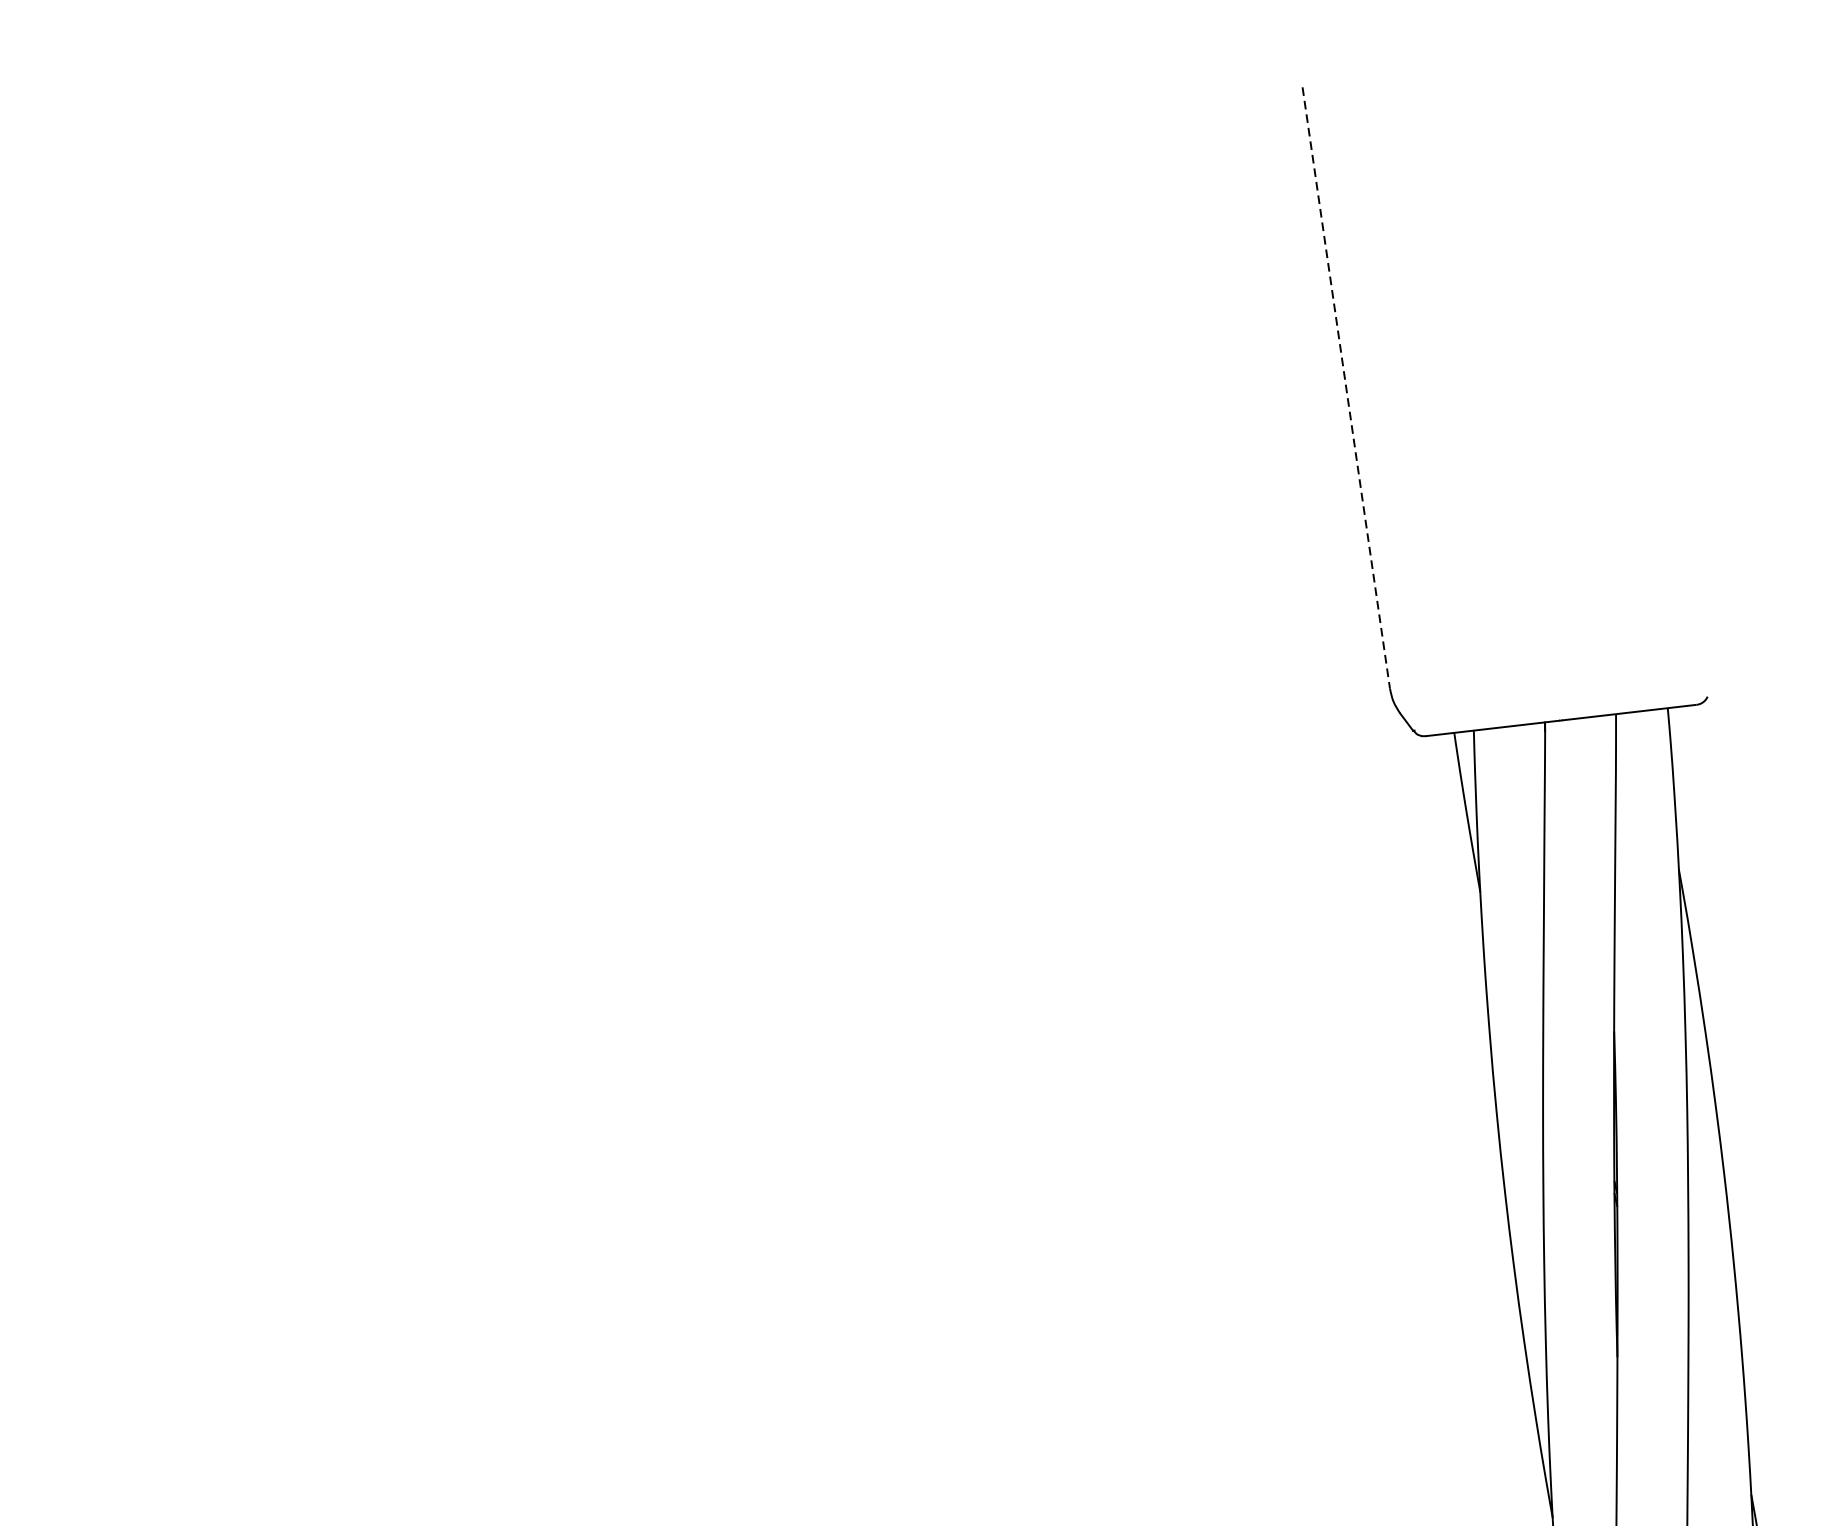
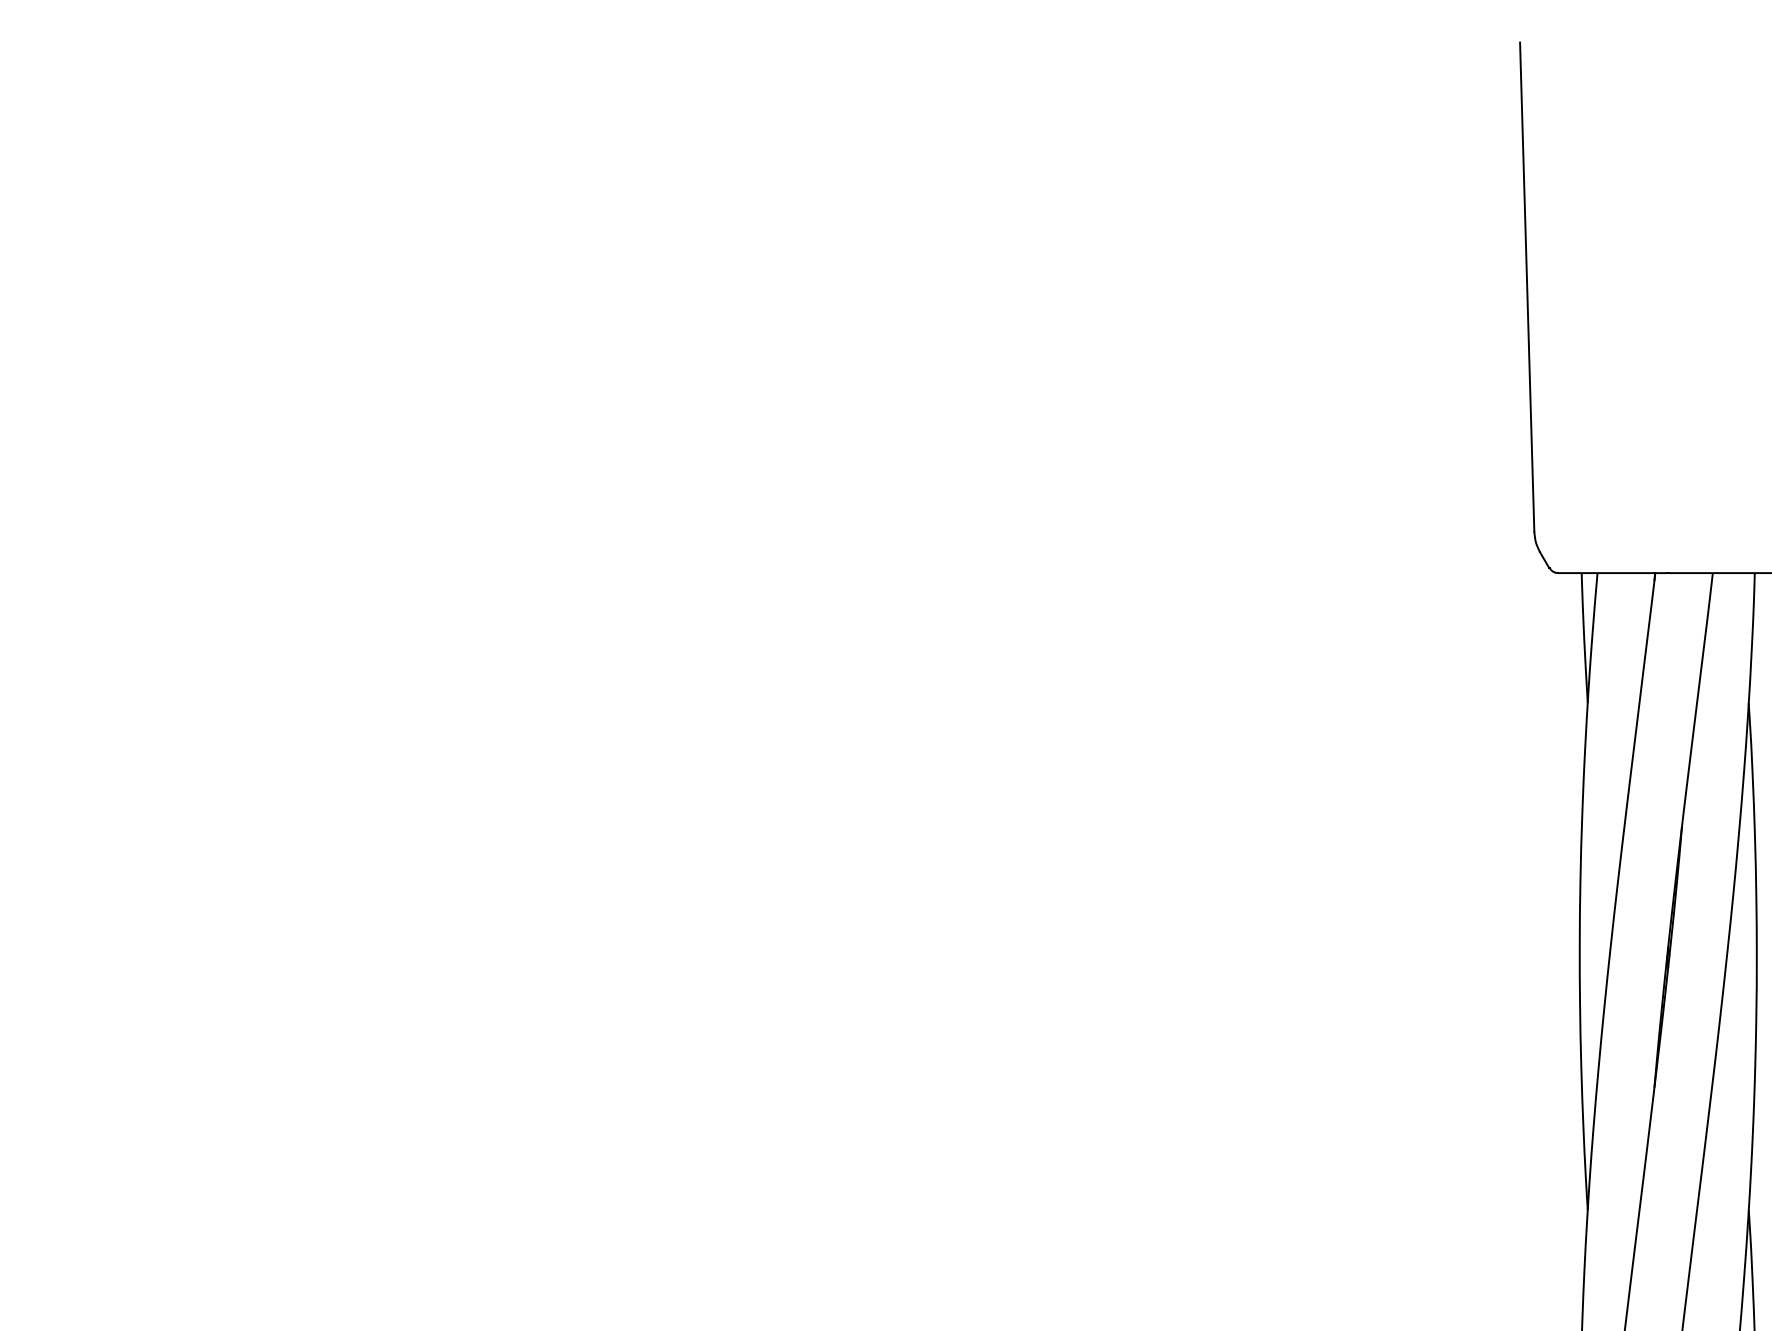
line: (1346, 388) -> (1527, 287), dashed -> solid

